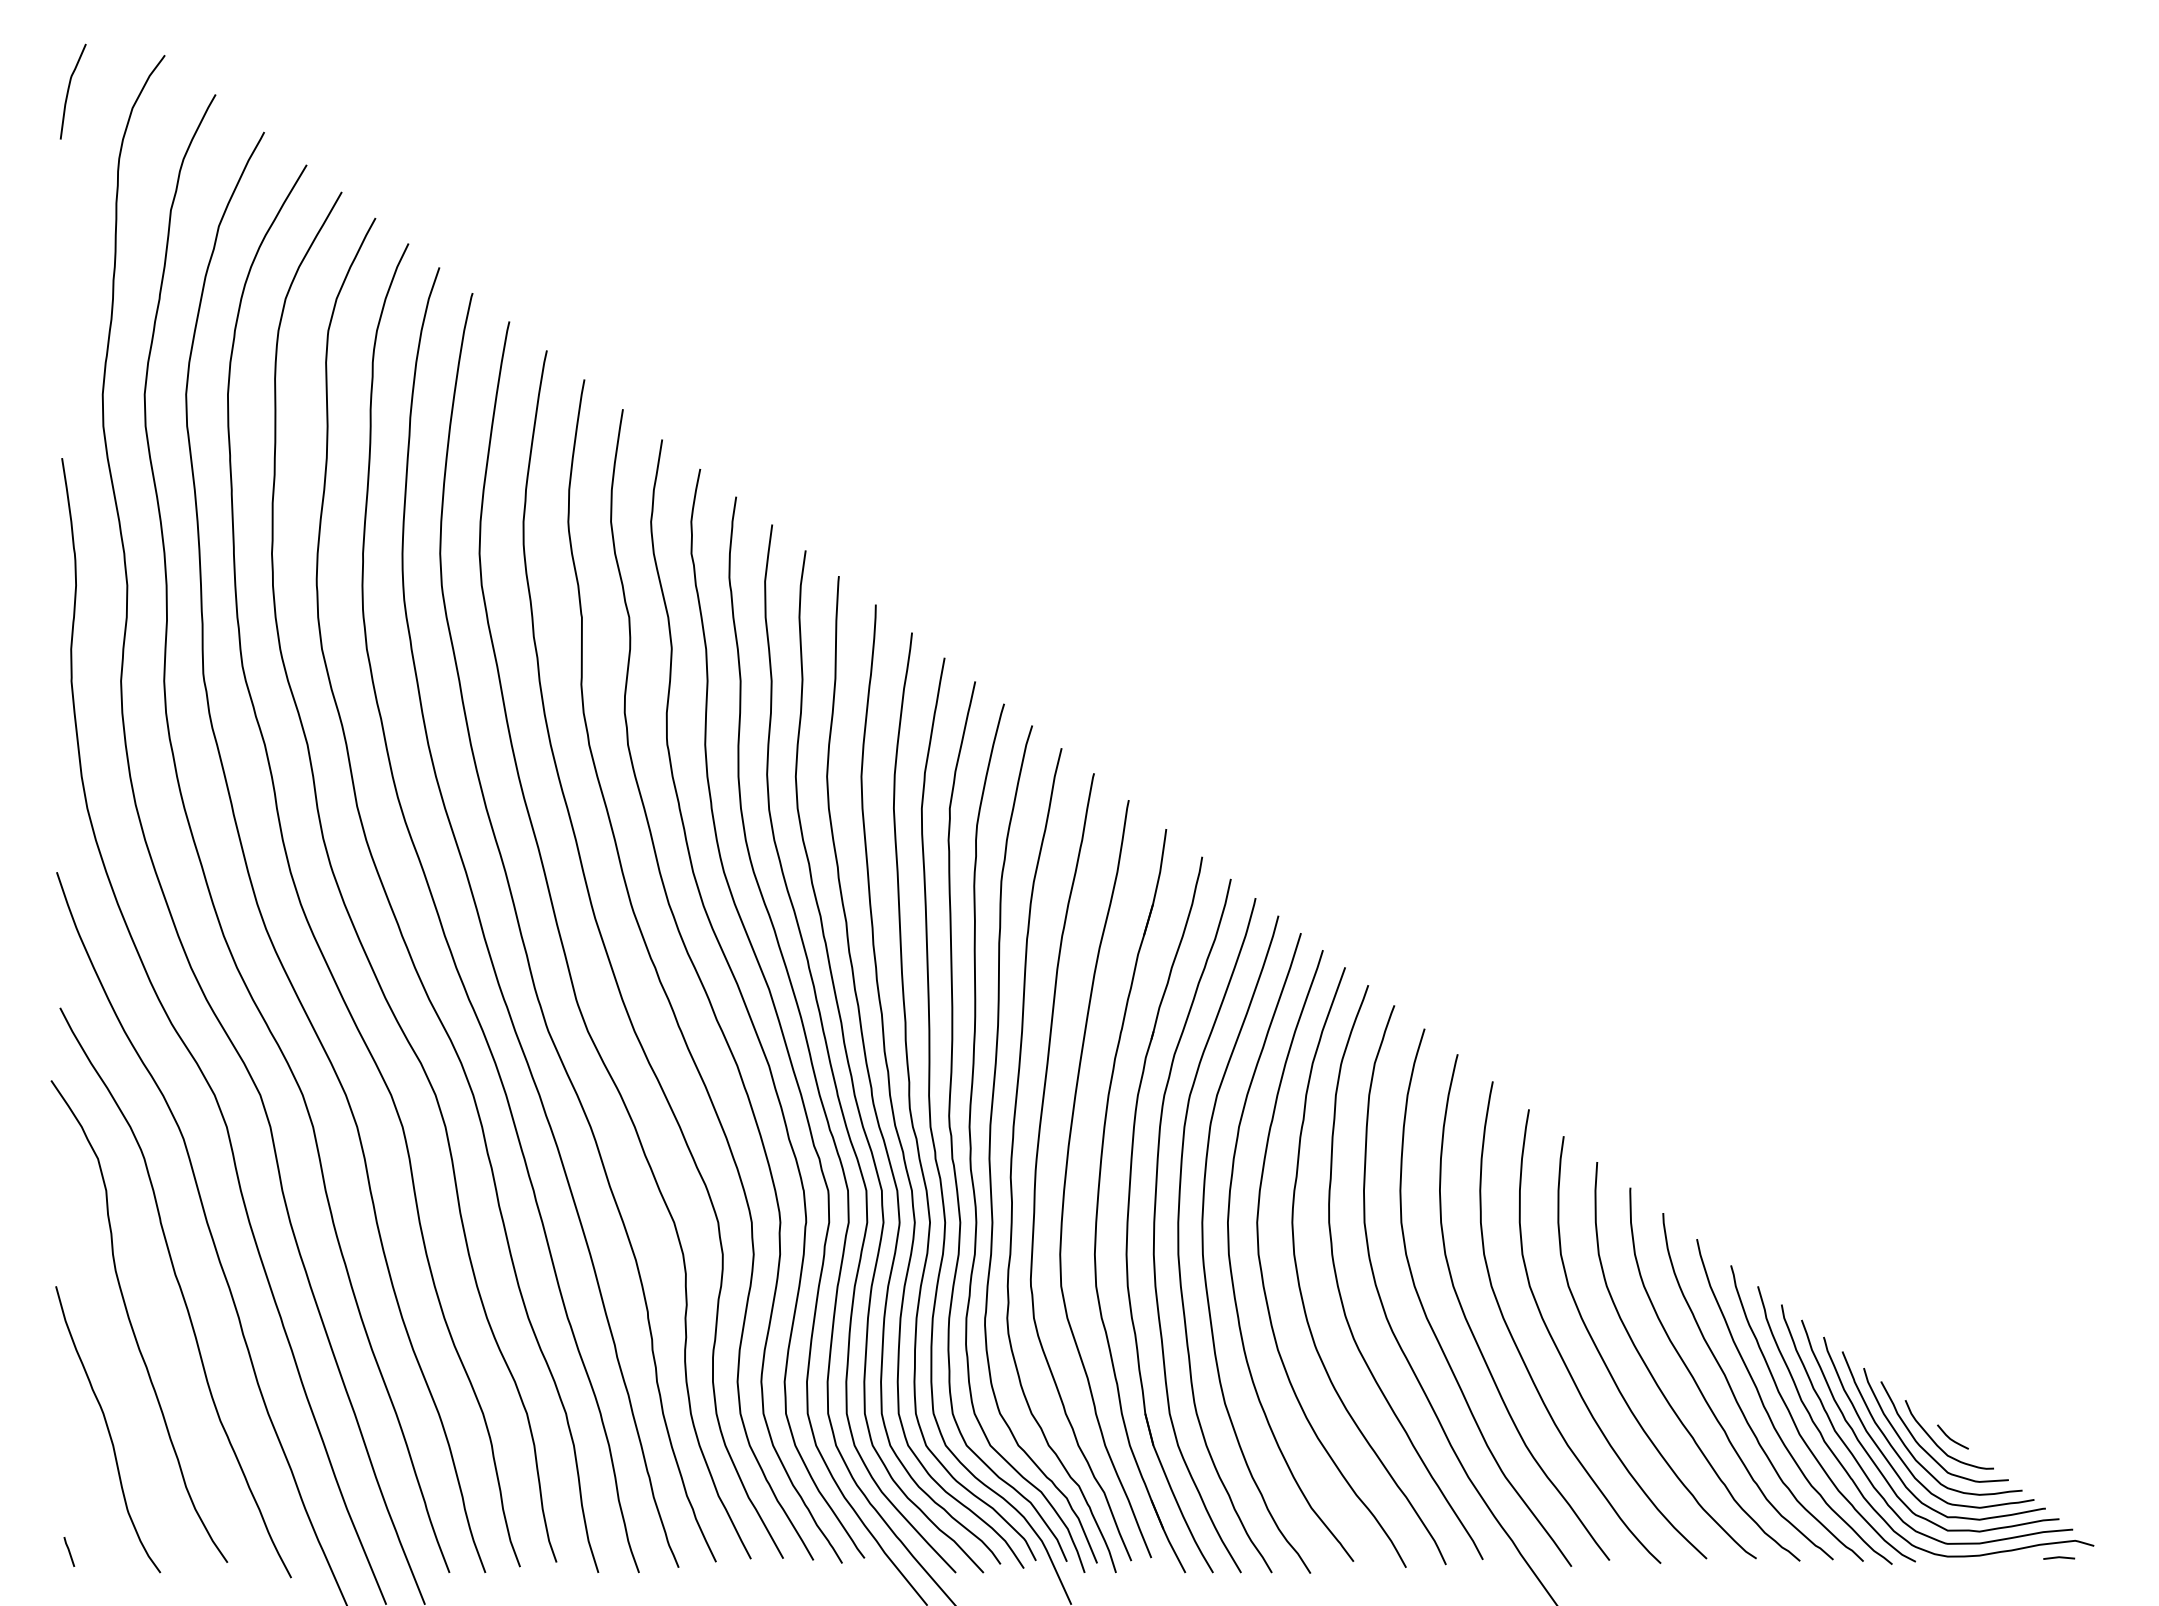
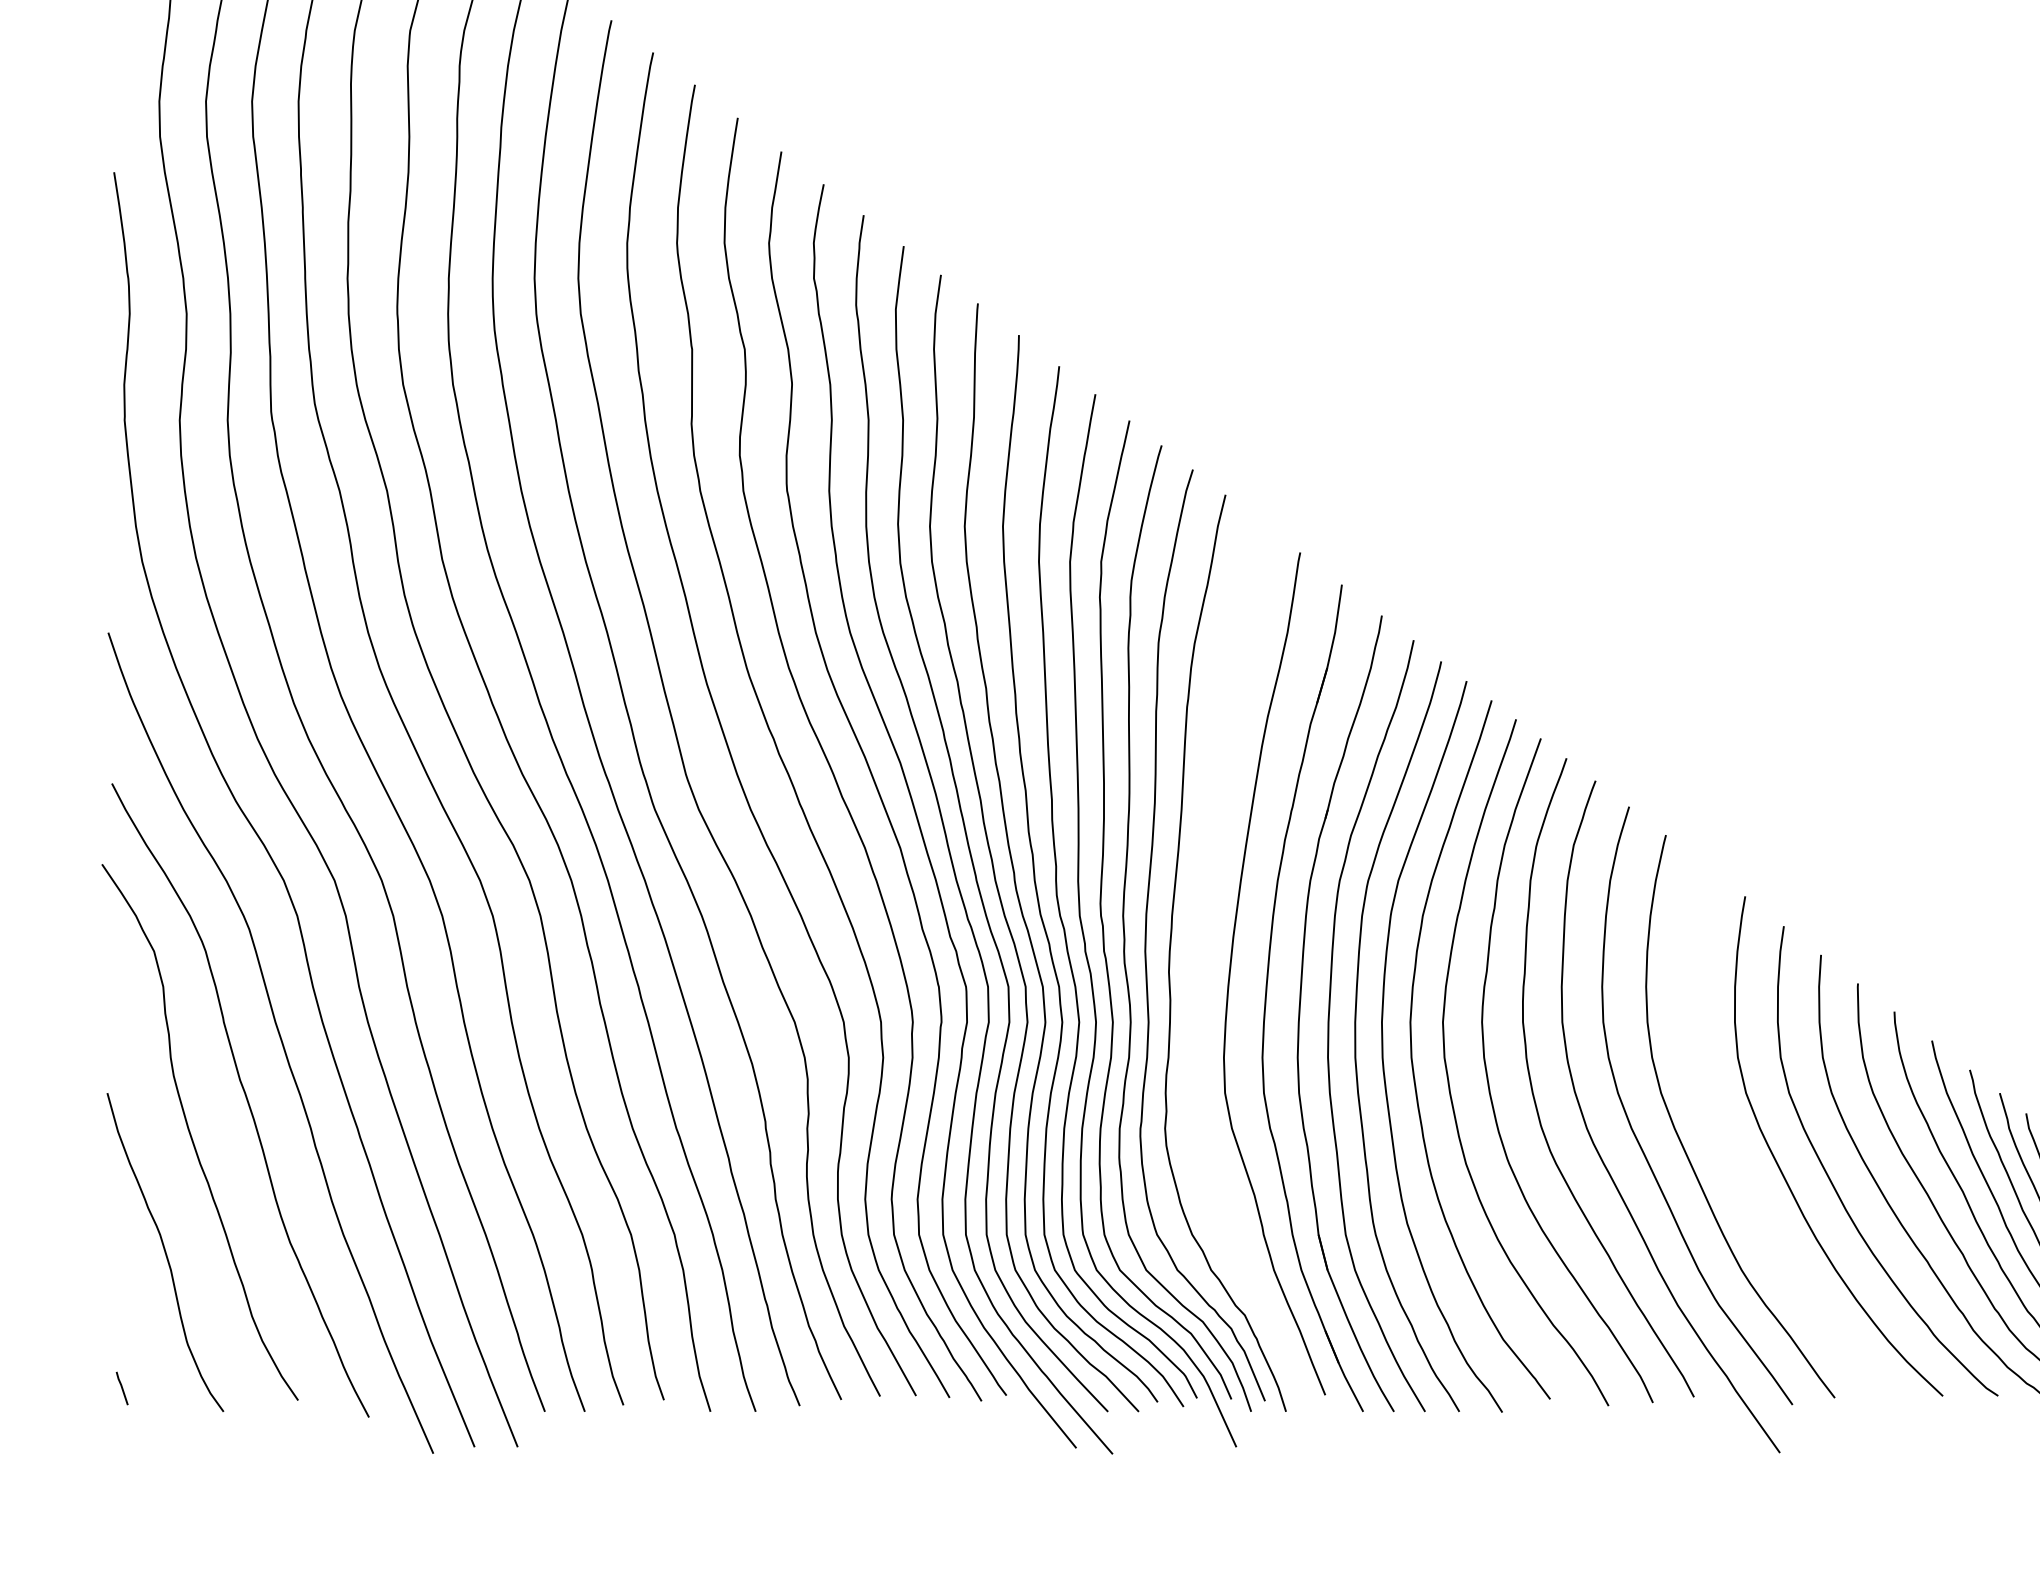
curve: (1037, 1164) -> (1198, 957), removed
curve: (1516, 1343) -> (1731, 1156), removed

